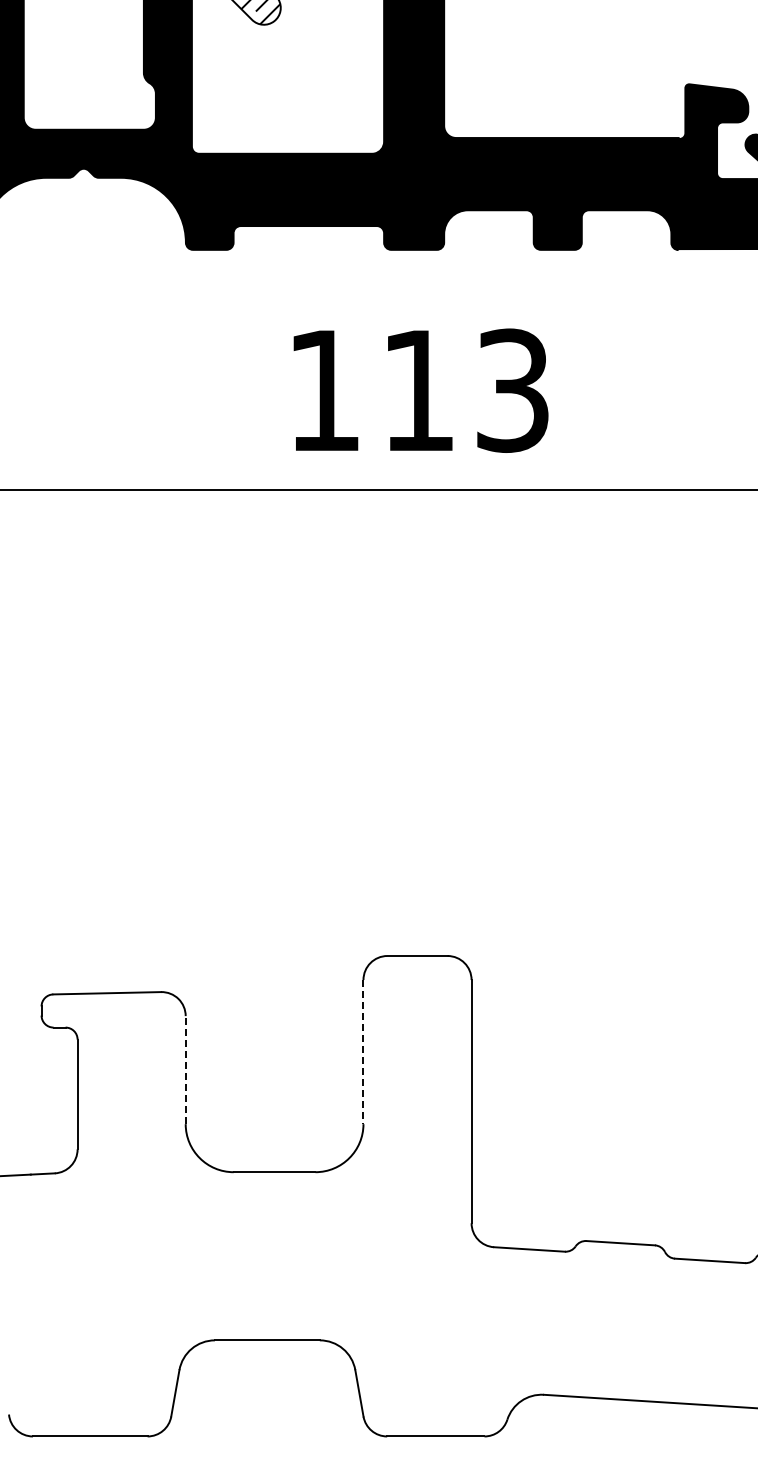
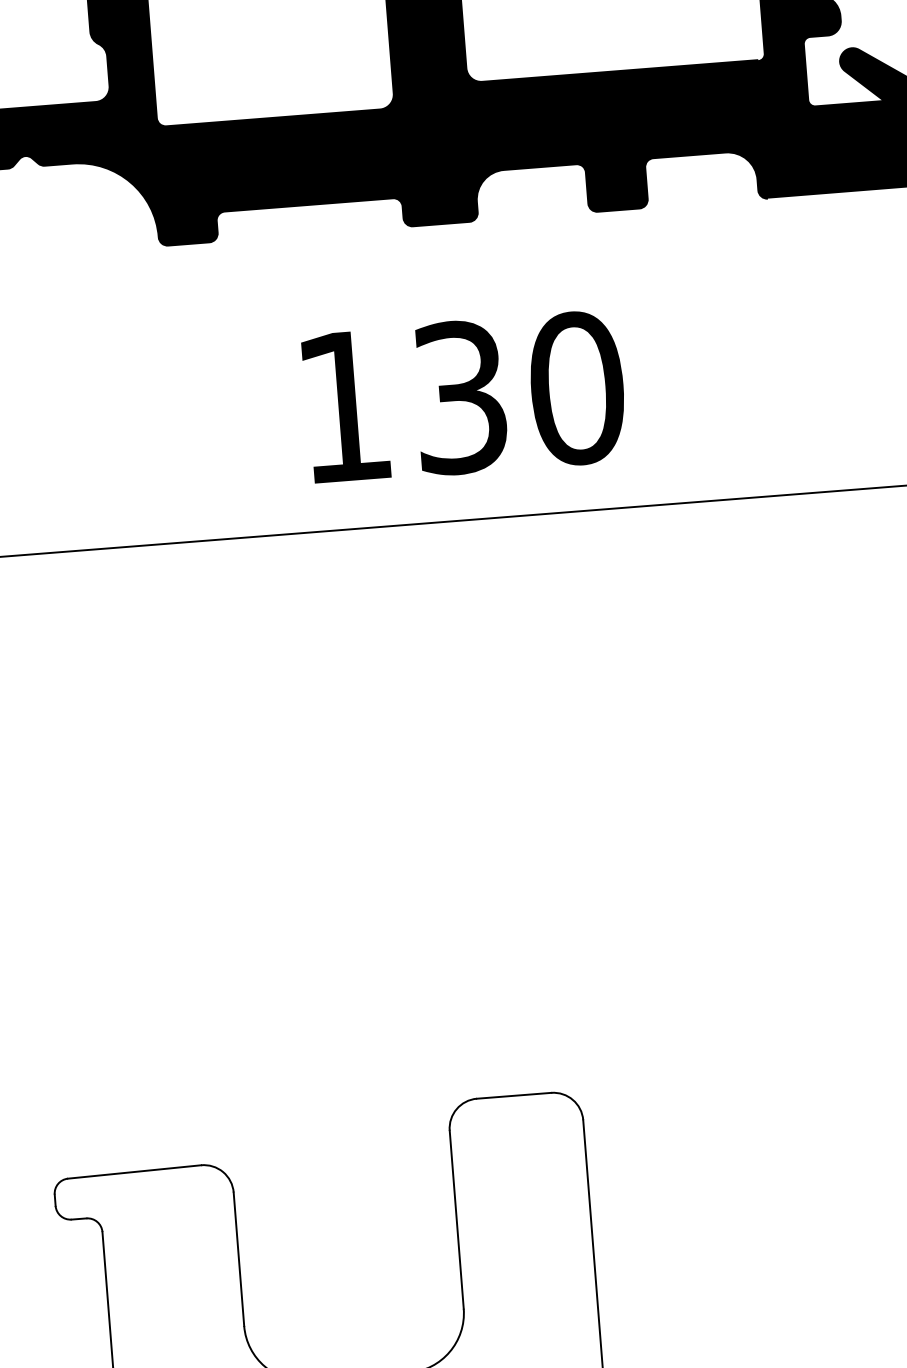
text: (466, 390) -> (519, 392), 113 -> 130
line: (363, 1052) -> (456, 1220), dashed -> solid
line: (185, 1069) -> (238, 1258), dashed -> solid

